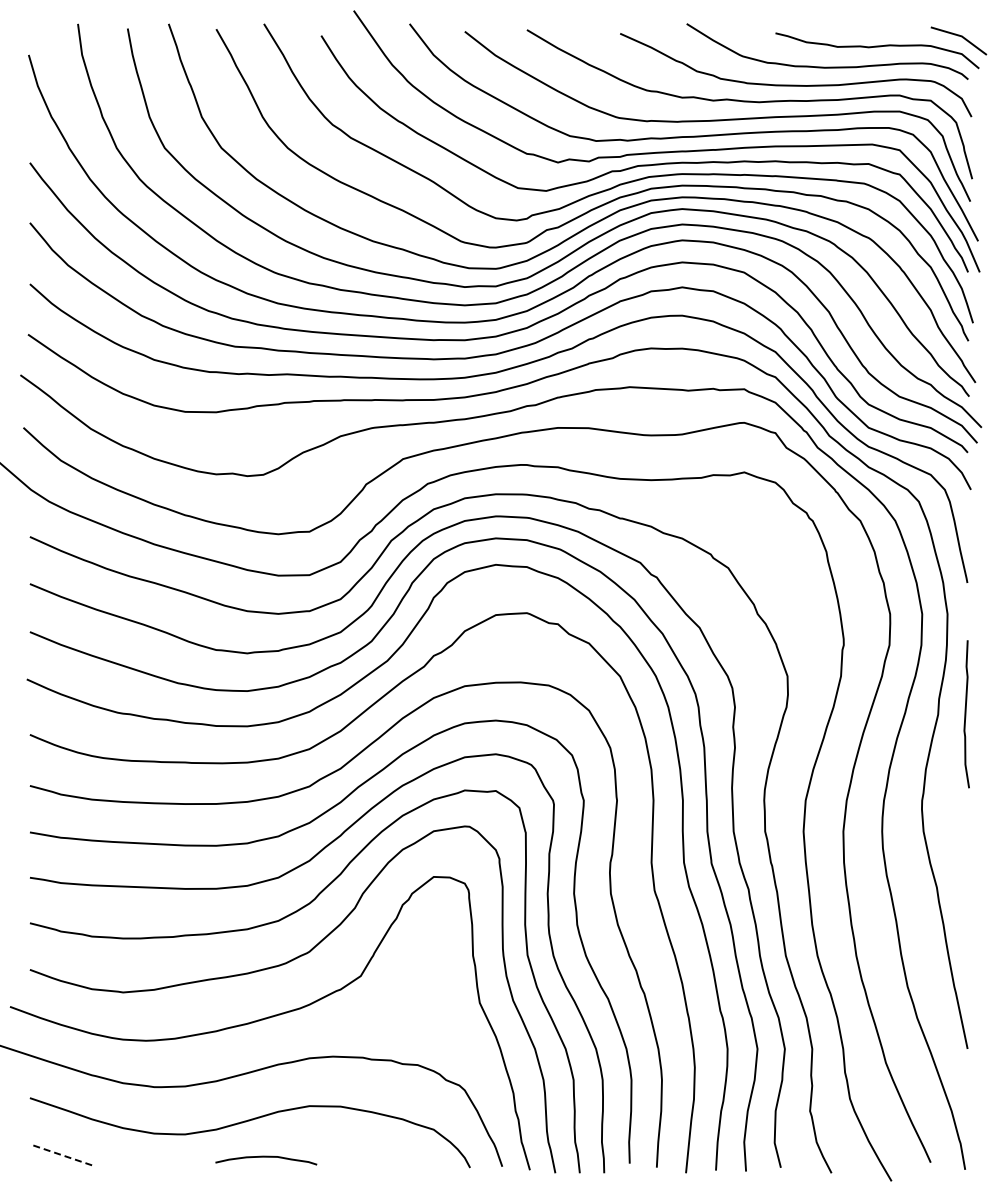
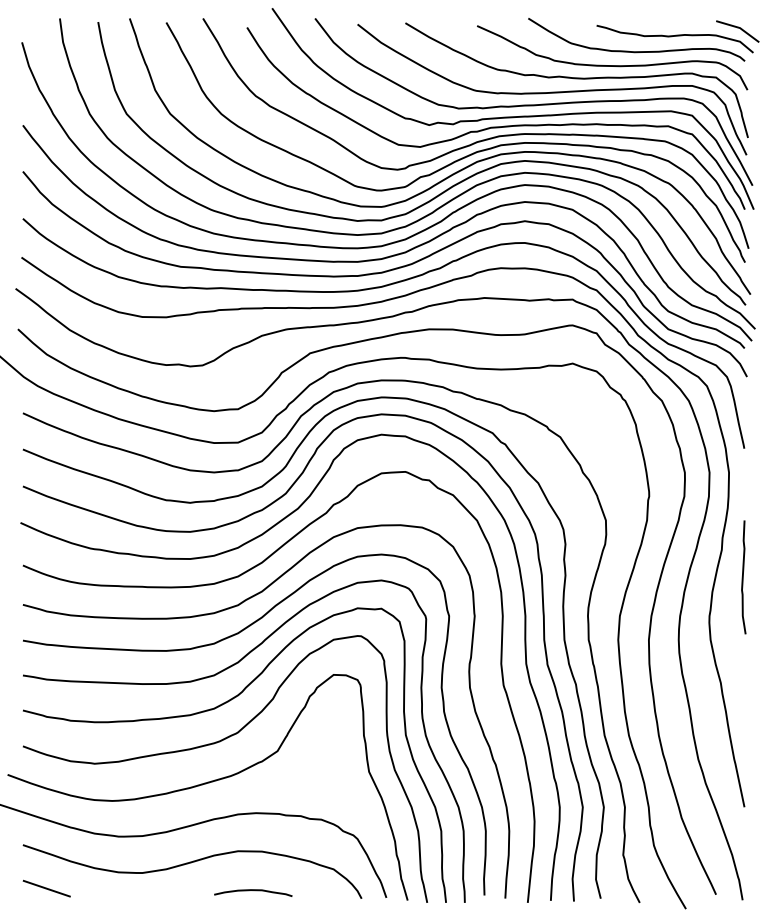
curve: (966, 714) -> (743, 577), moved
line: (61, 1154) -> (47, 888), dashed -> solid
curve: (266, 1157) -> (253, 890), moved

